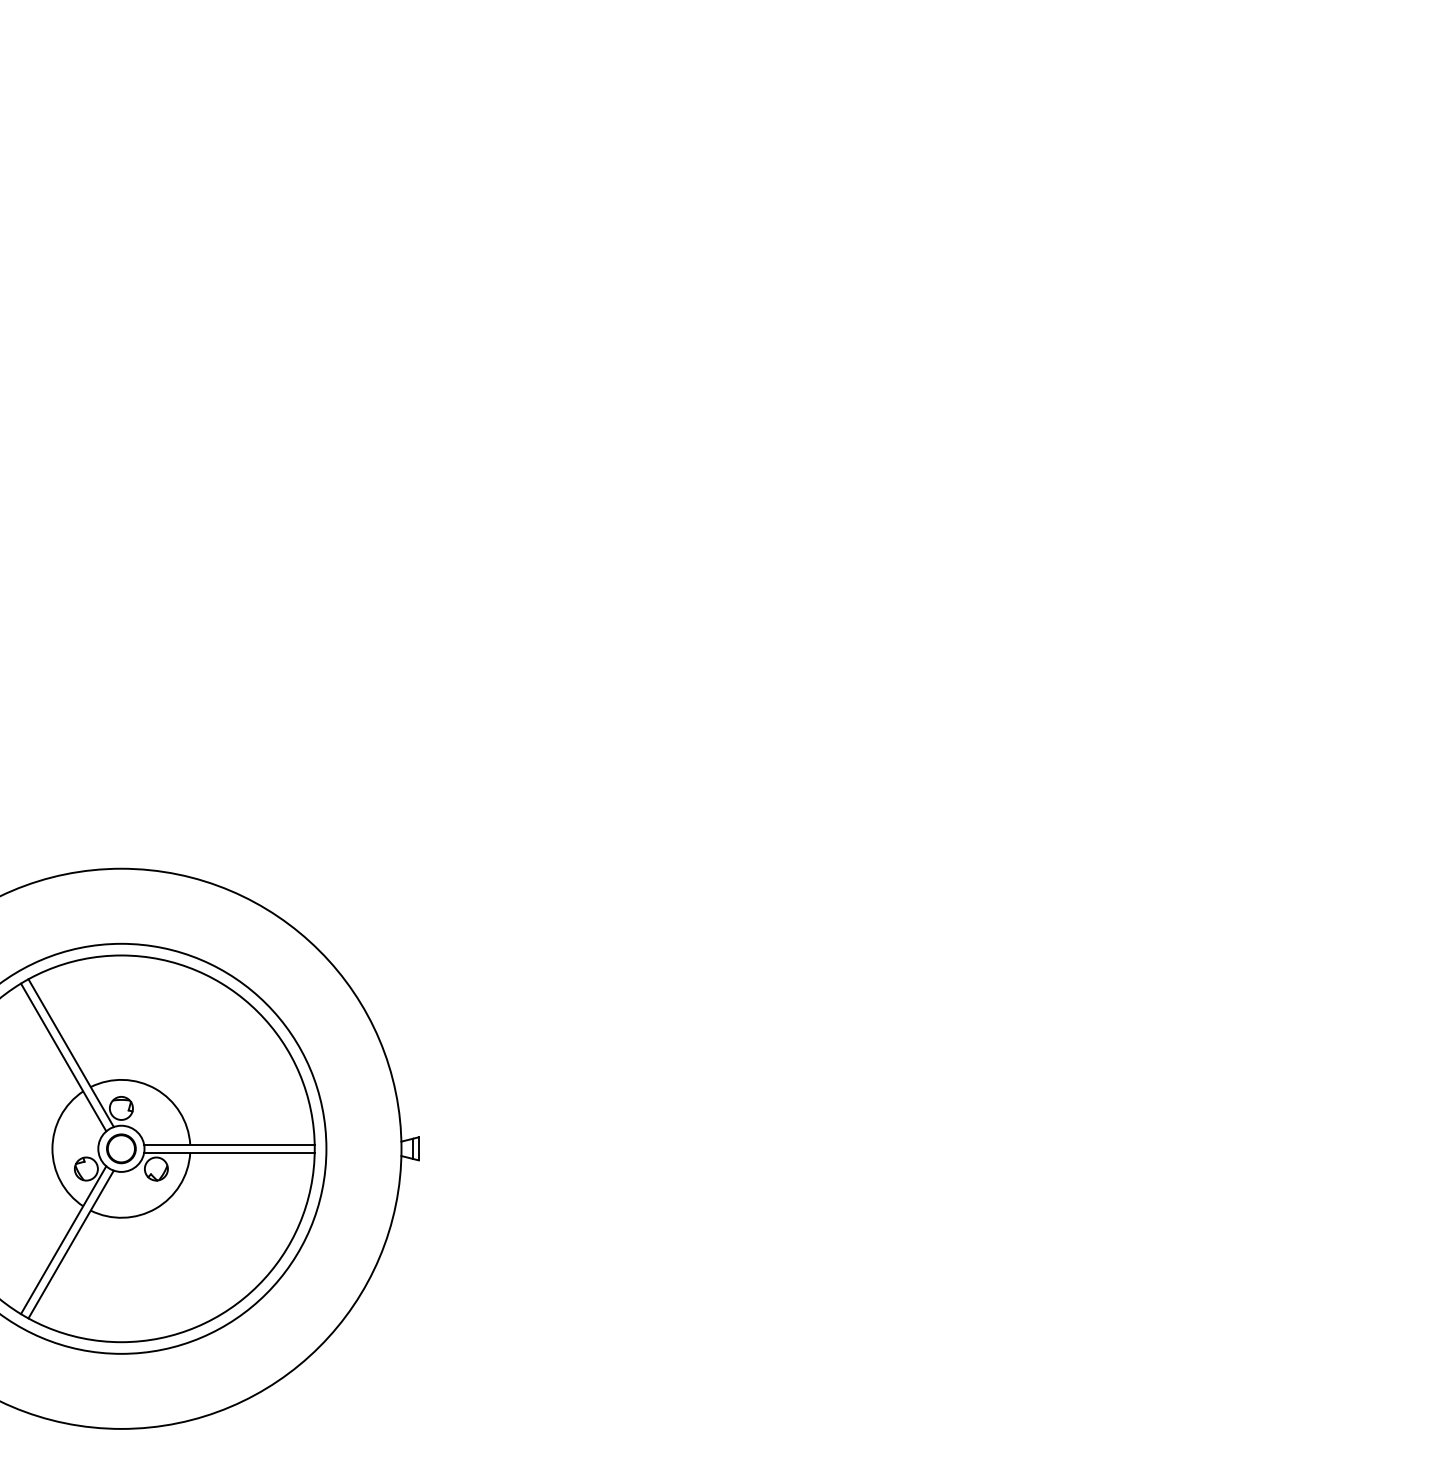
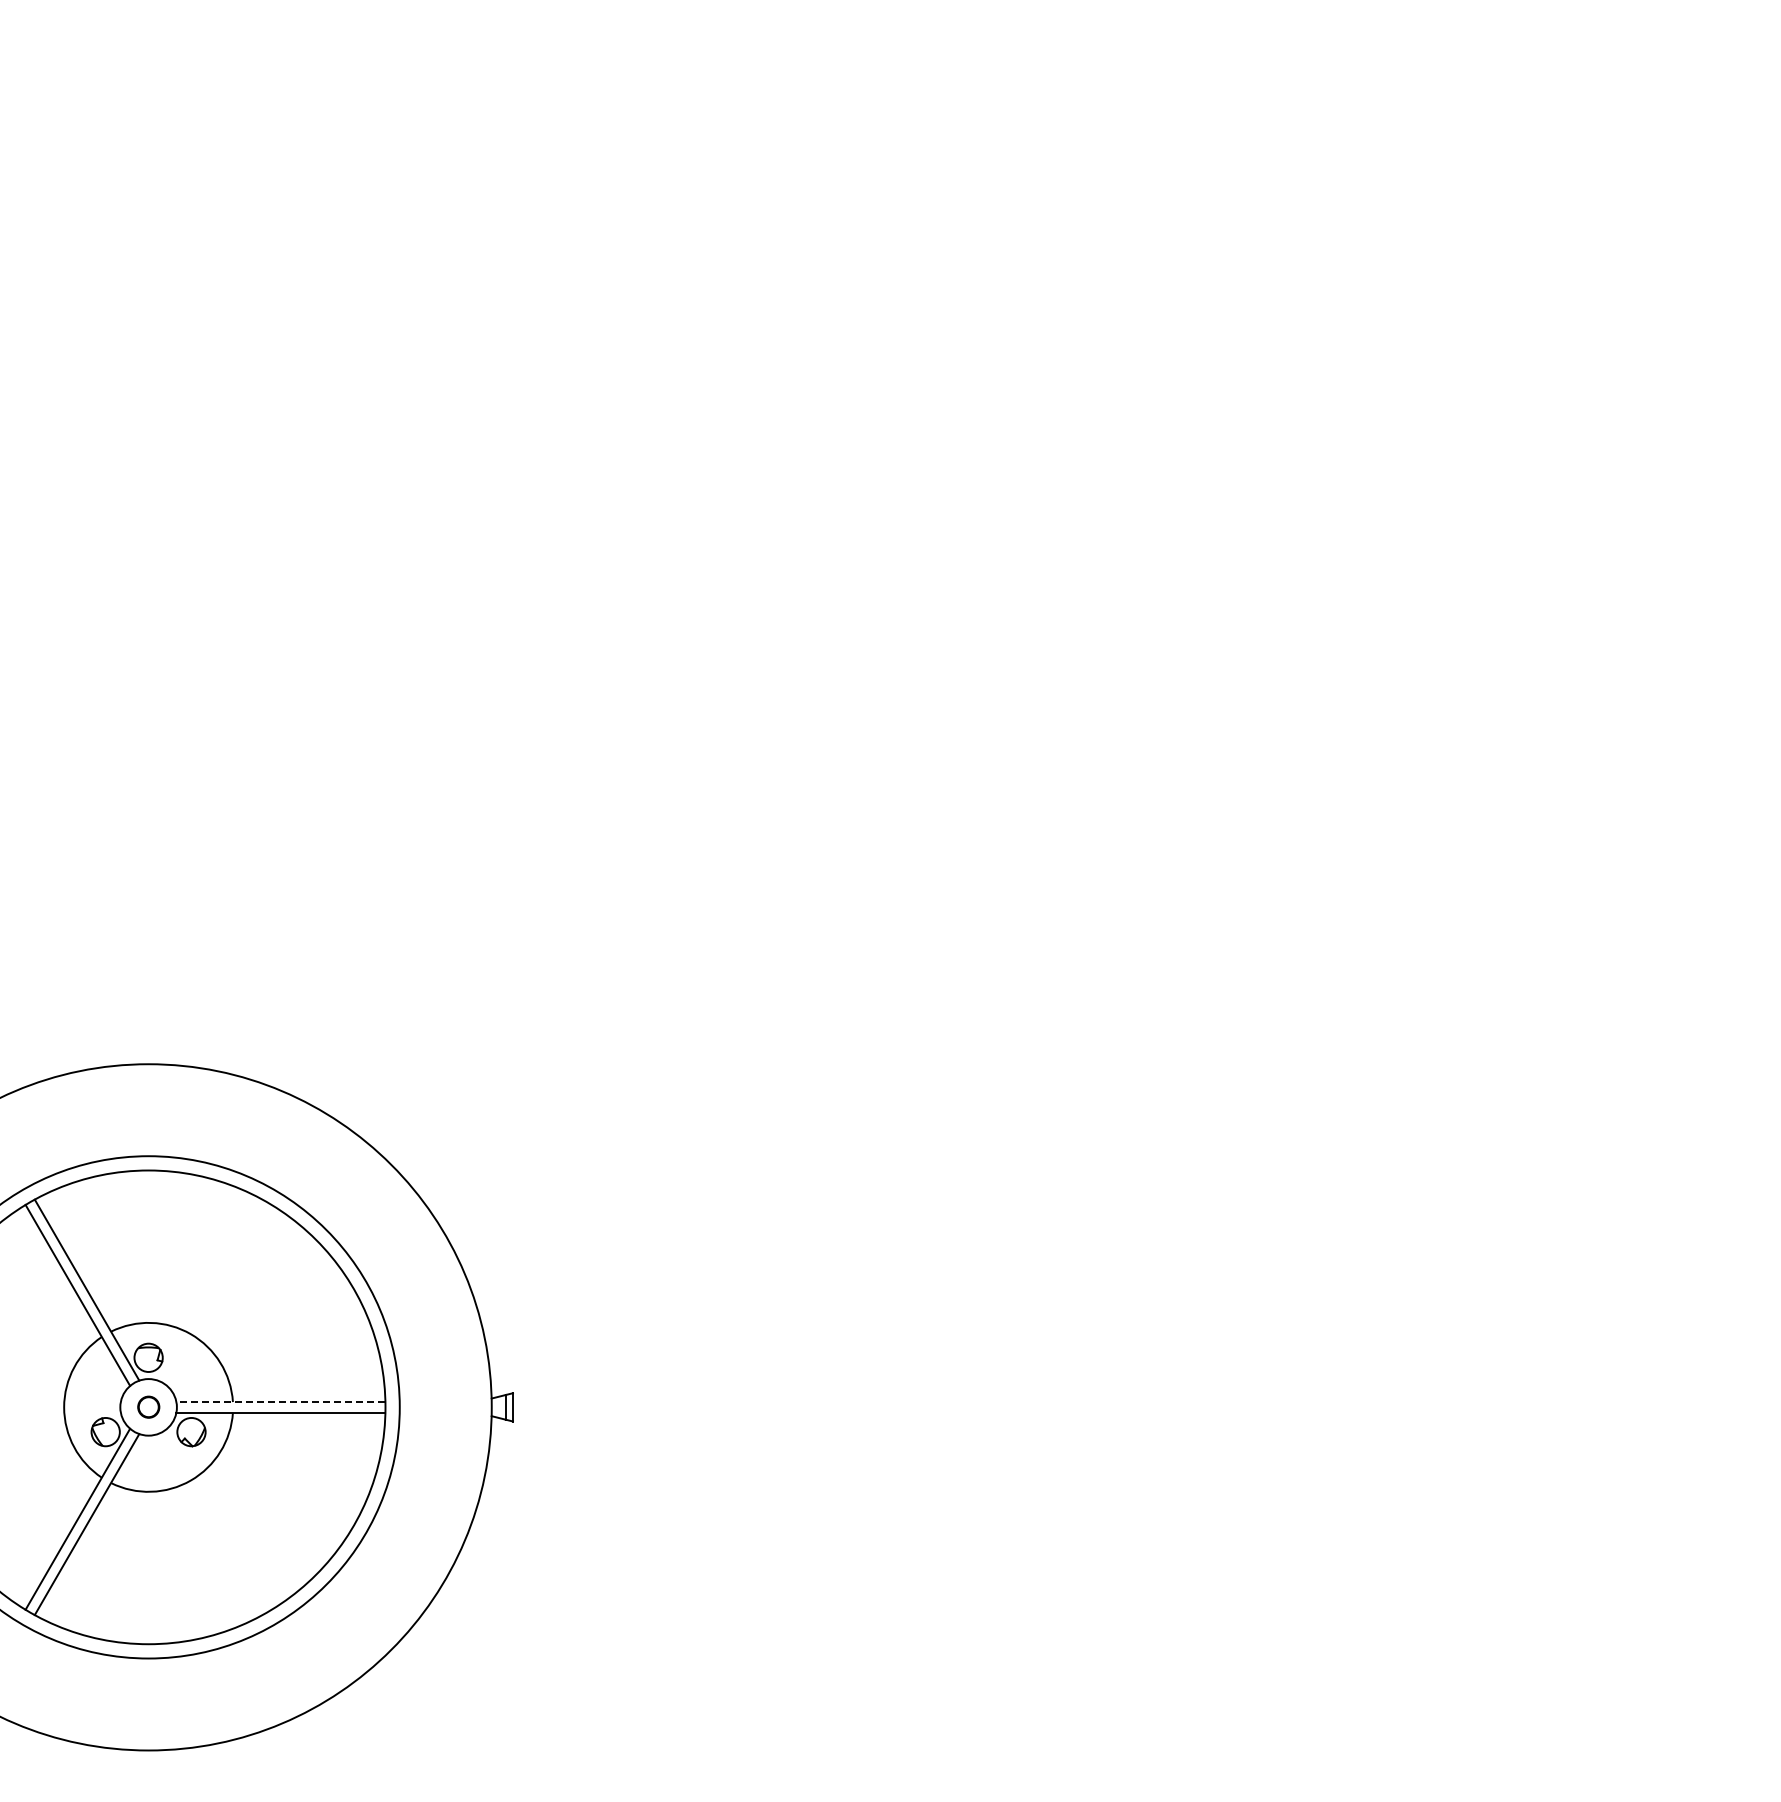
line: (229, 1144) -> (280, 1402), solid -> dashed
part: (121, 1148) -> (148, 1406), size x0.6

